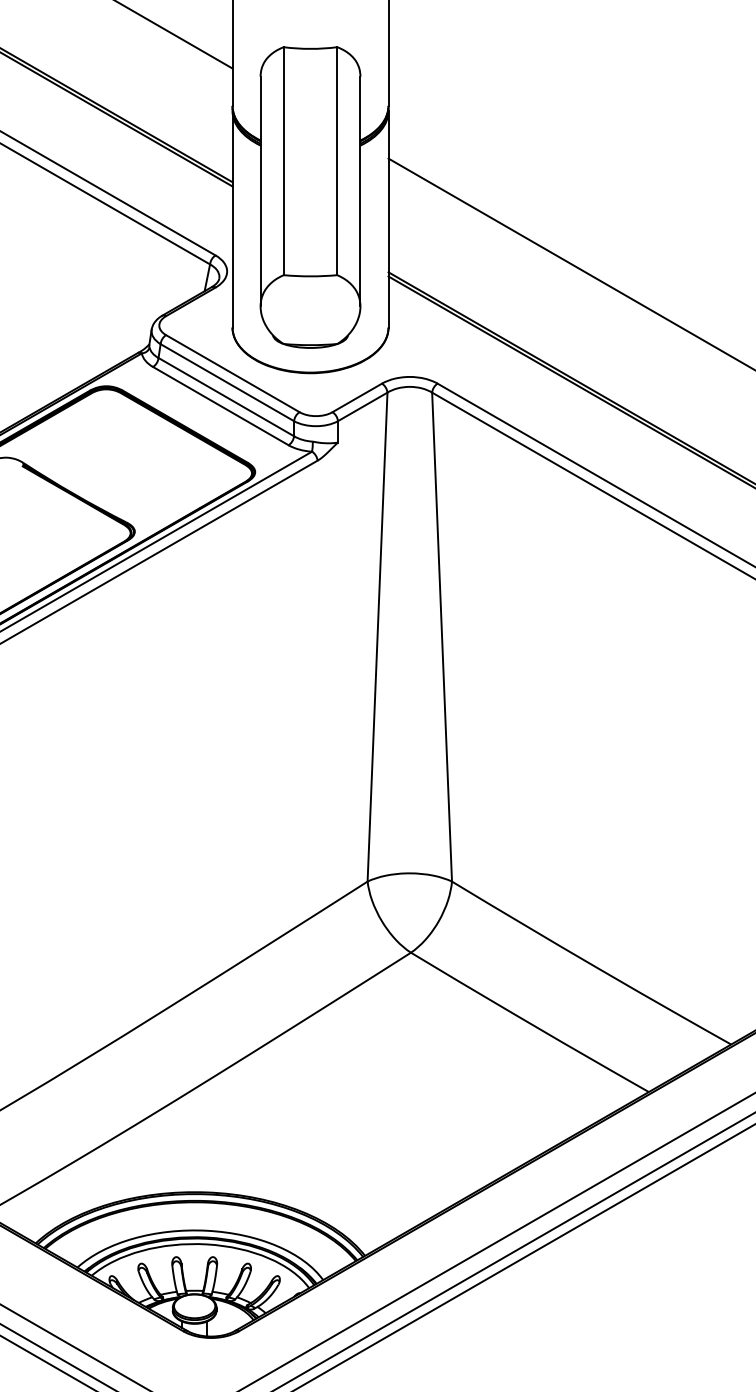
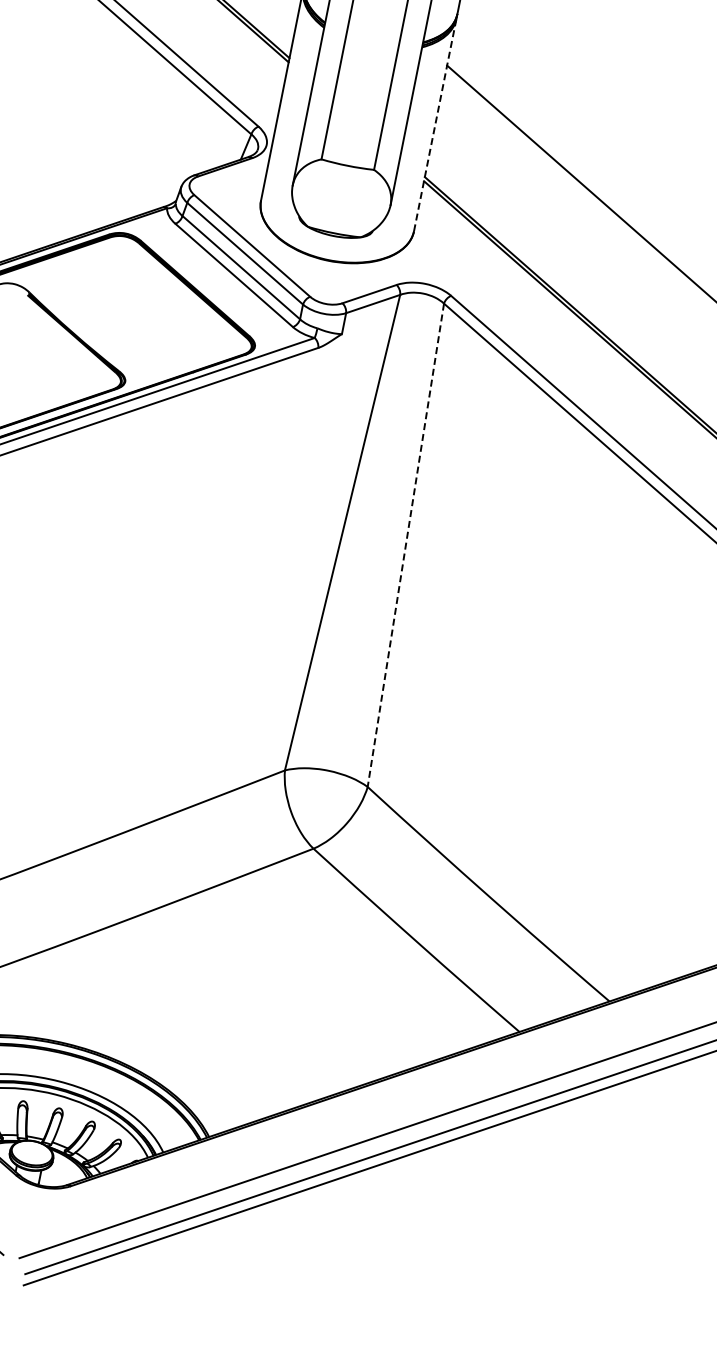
line: (388, 218) -> (435, 124), solid -> dashed
line: (442, 637) -> (406, 545), solid -> dashed

